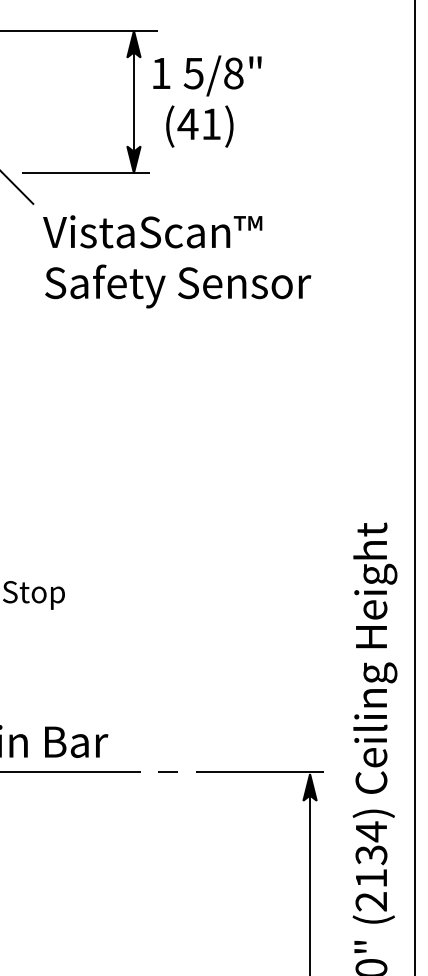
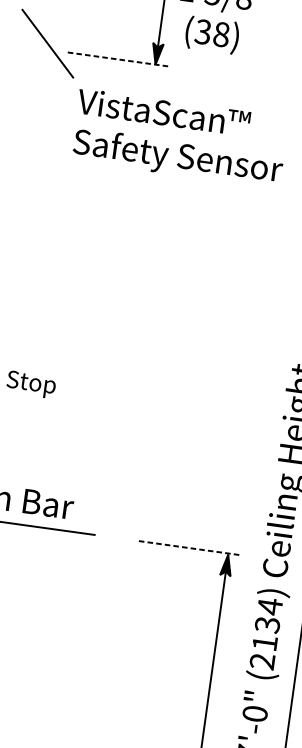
text: (199, 124) -> (212, 33), (41) -> (38)
line: (86, 173) -> (118, 59), solid -> dashed
line: (167, 771) -> (116, 537), removed
line: (260, 772) -> (189, 548), solid -> dashed

